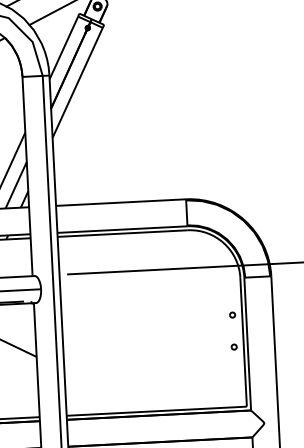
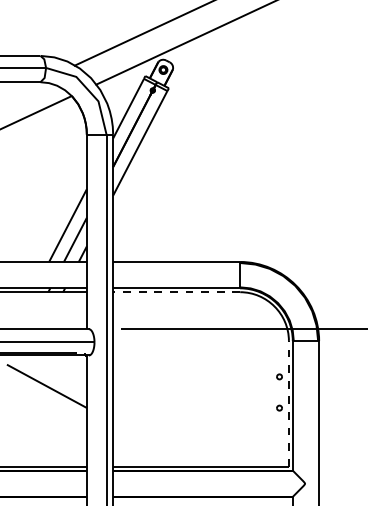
line: (122, 233) -> (176, 292), solid -> dashed
line: (243, 341) -> (288, 403), solid -> dashed

